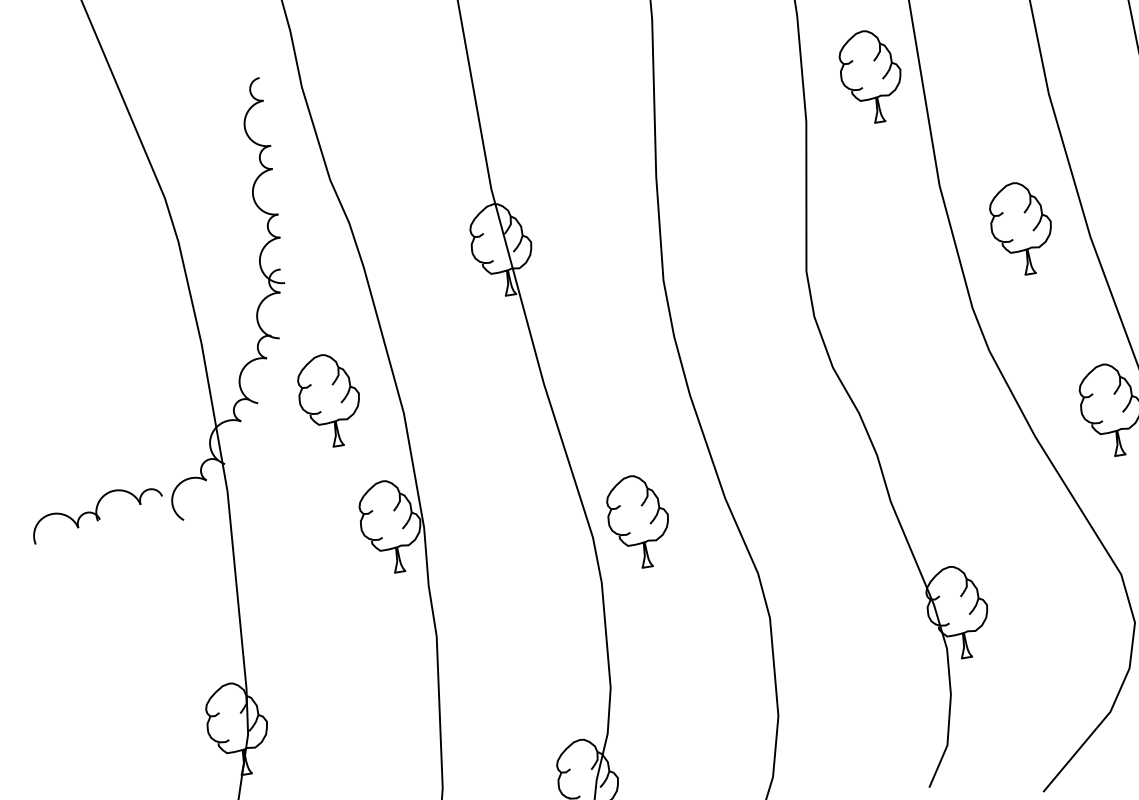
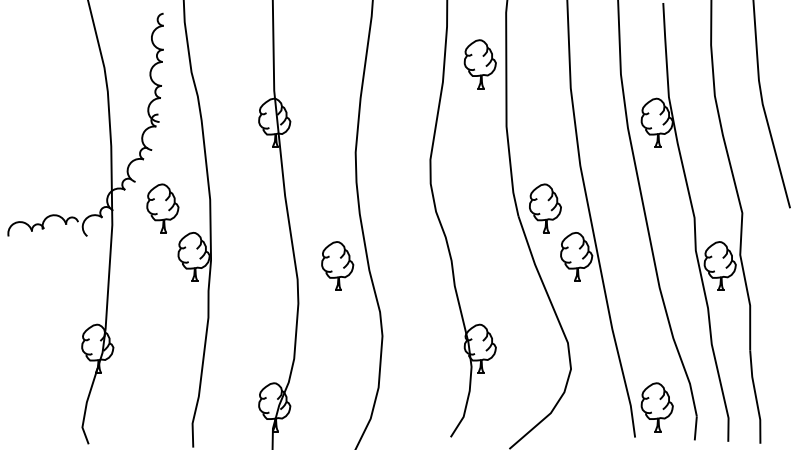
part: (1021, 228) -> (545, 208), moved
part: (329, 400) -> (162, 208), moved
part: (638, 520) -> (337, 265), moved

